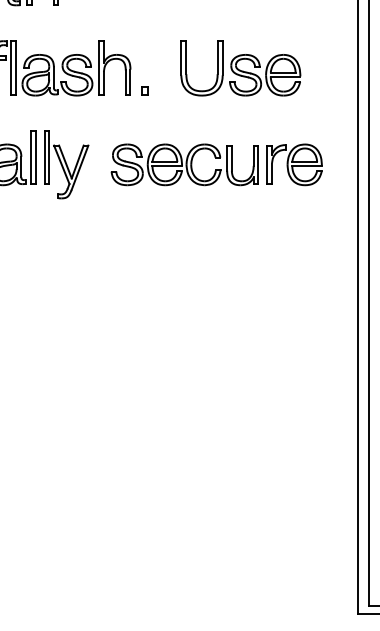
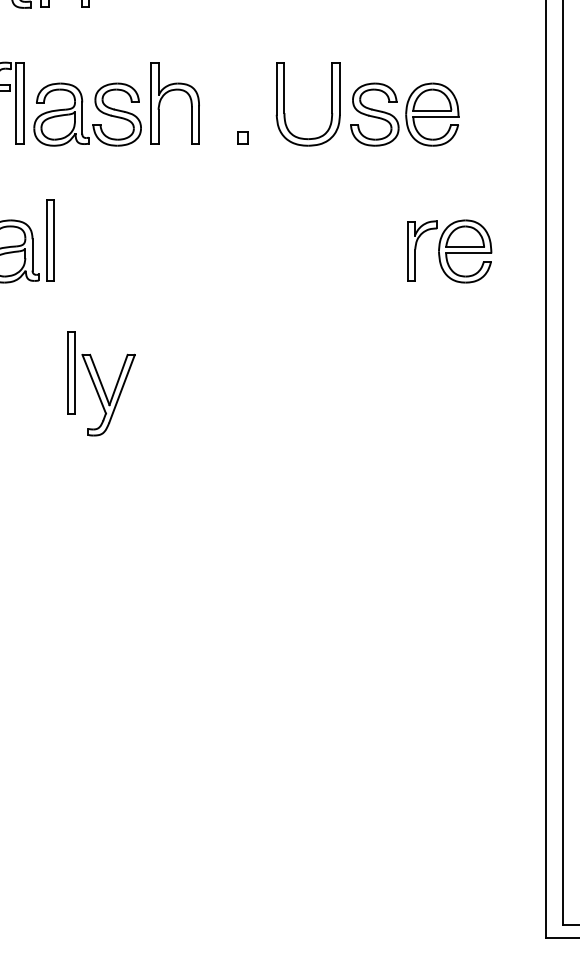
part: (144, 90) -> (241, 137), moved
part: (66, 164) -> (101, 383), moved
part: (184, 164) -> (281, 250), removed

